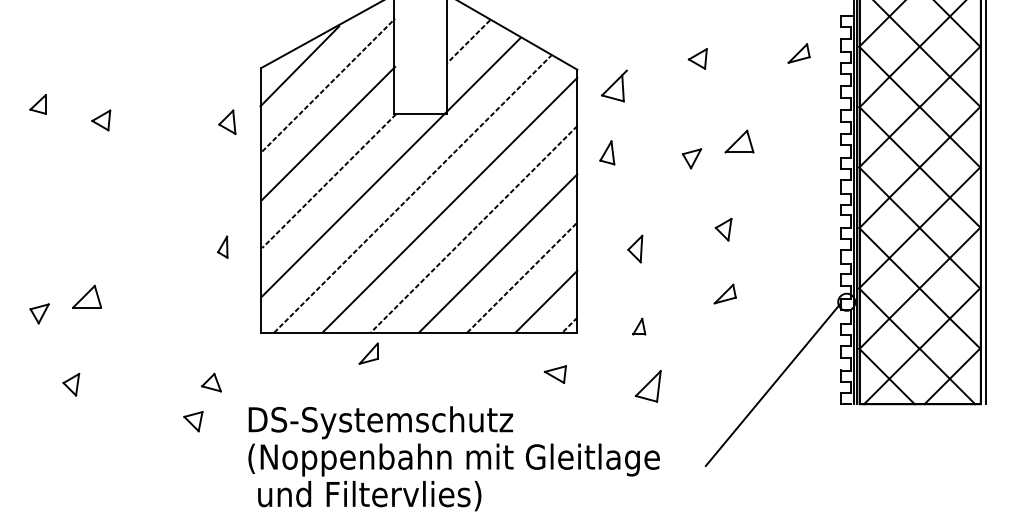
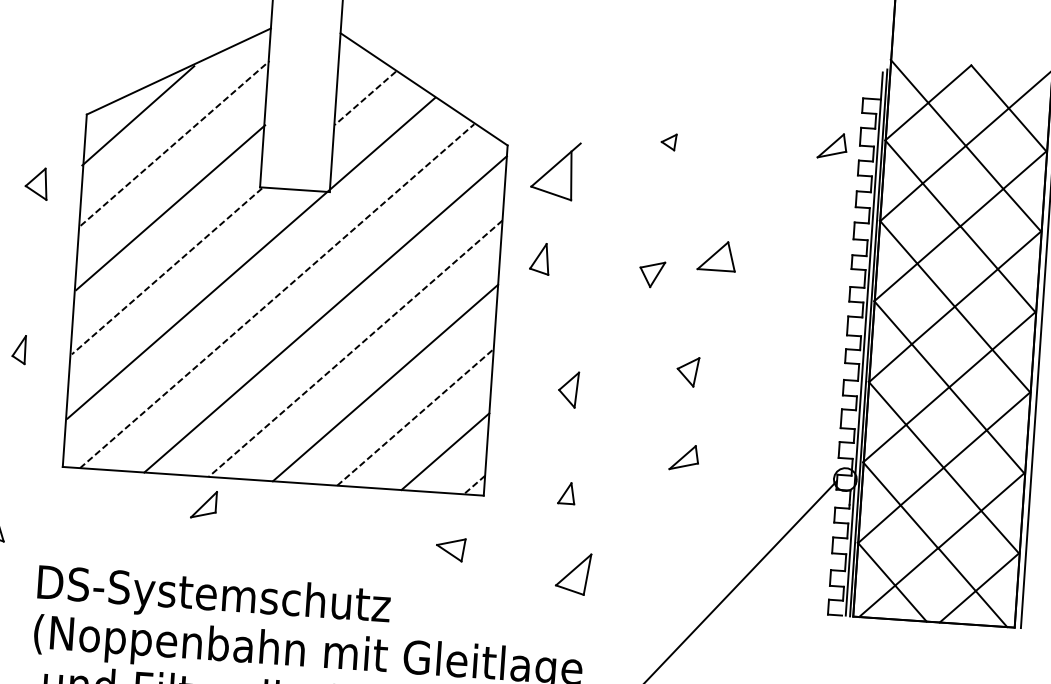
part: (798, 53) -> (831, 145), moved
part: (697, 58) -> (668, 141), size x0.6
part: (614, 85) -> (555, 169), size x1.4

